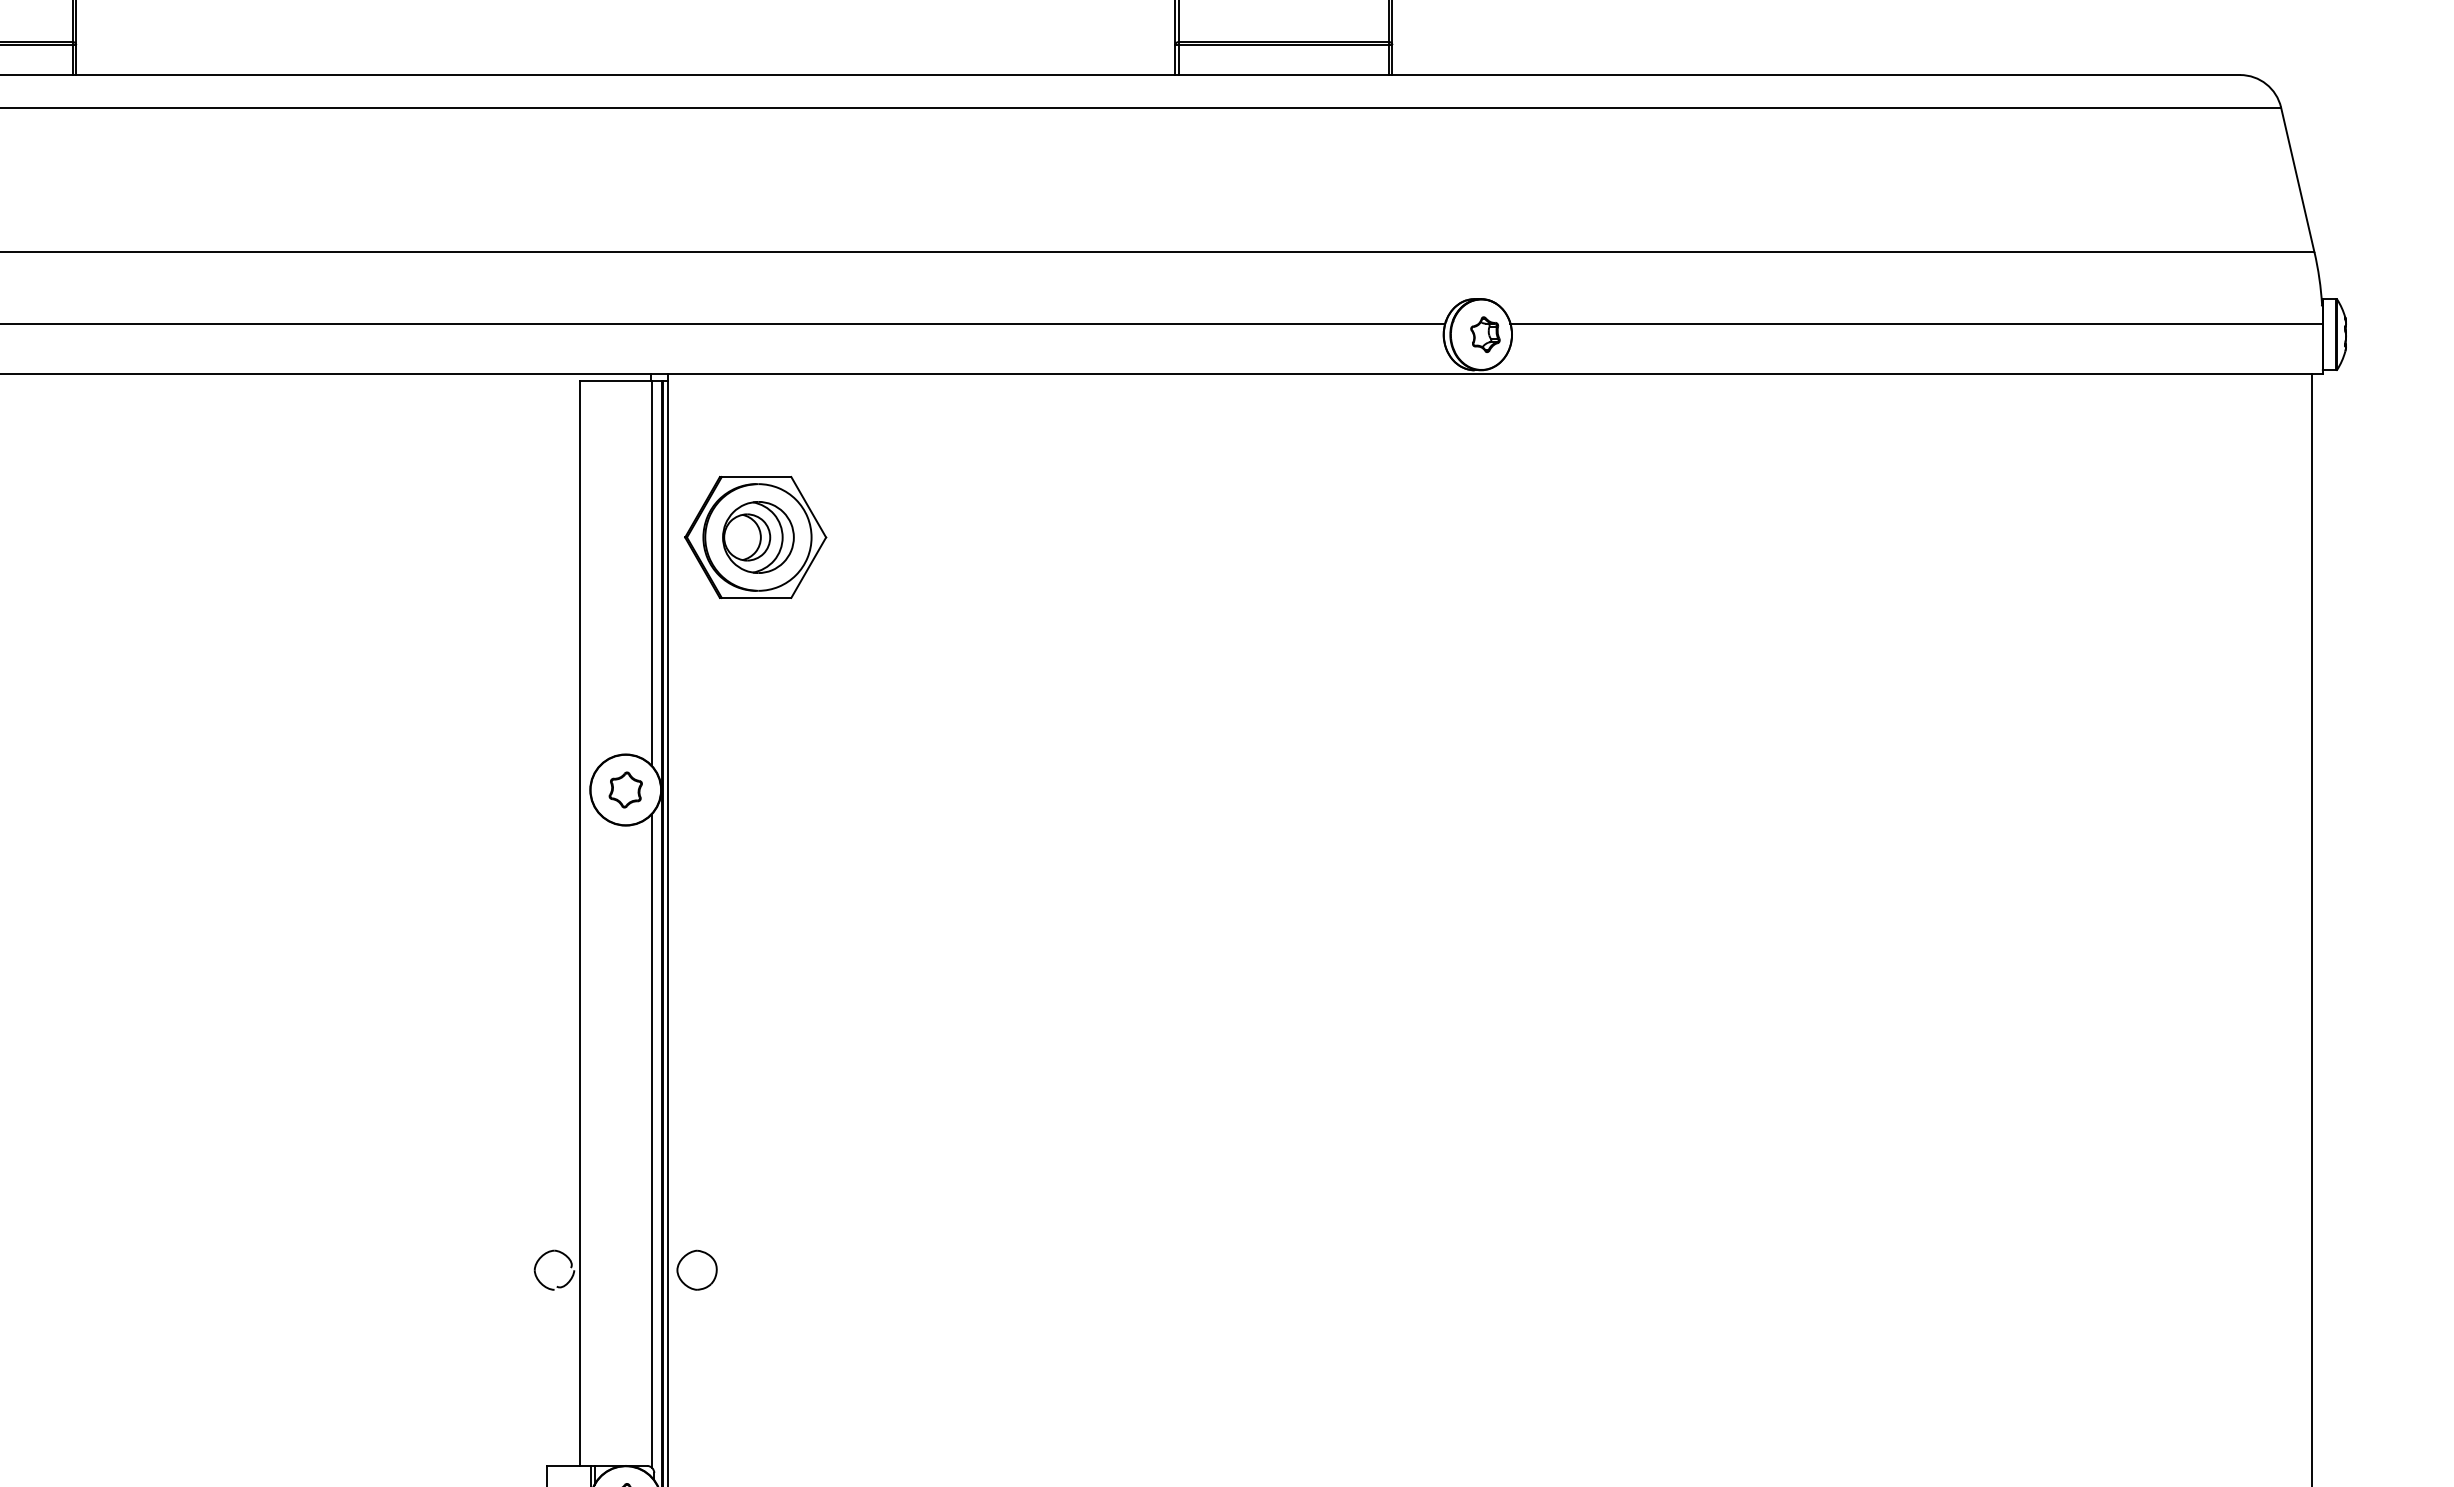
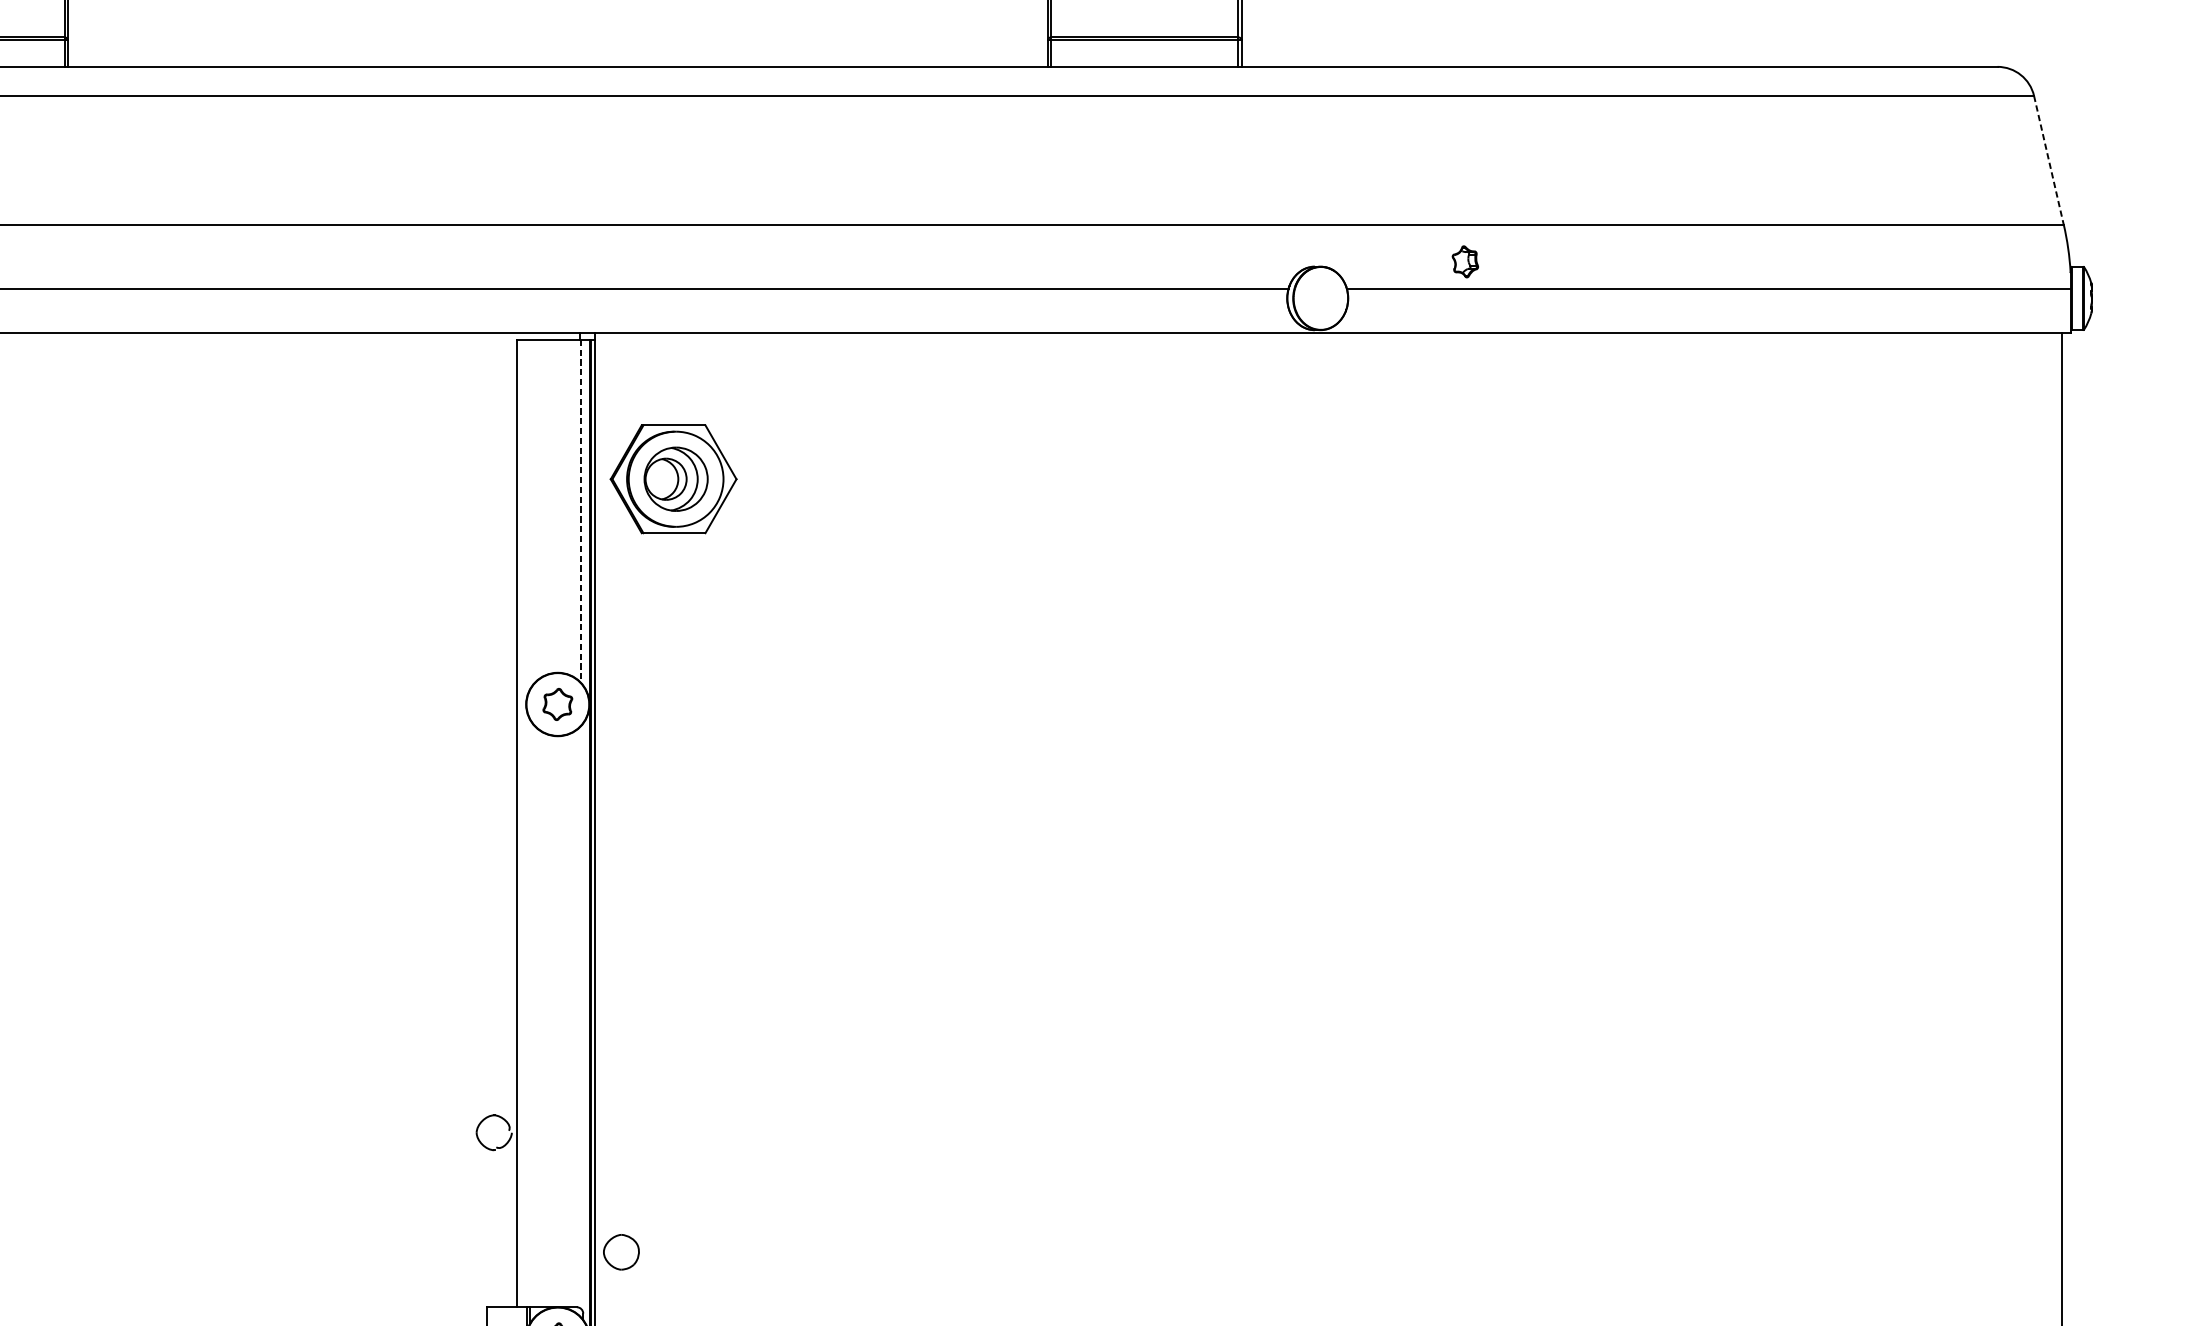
line: (2297, 180) -> (2048, 160), solid -> dashed
part: (1485, 334) -> (1465, 261), moved
line: (651, 573) -> (580, 511), solid -> dashed
line: (651, 1140) -> (580, 1017), removed
part: (696, 1269) -> (620, 1251), moved

